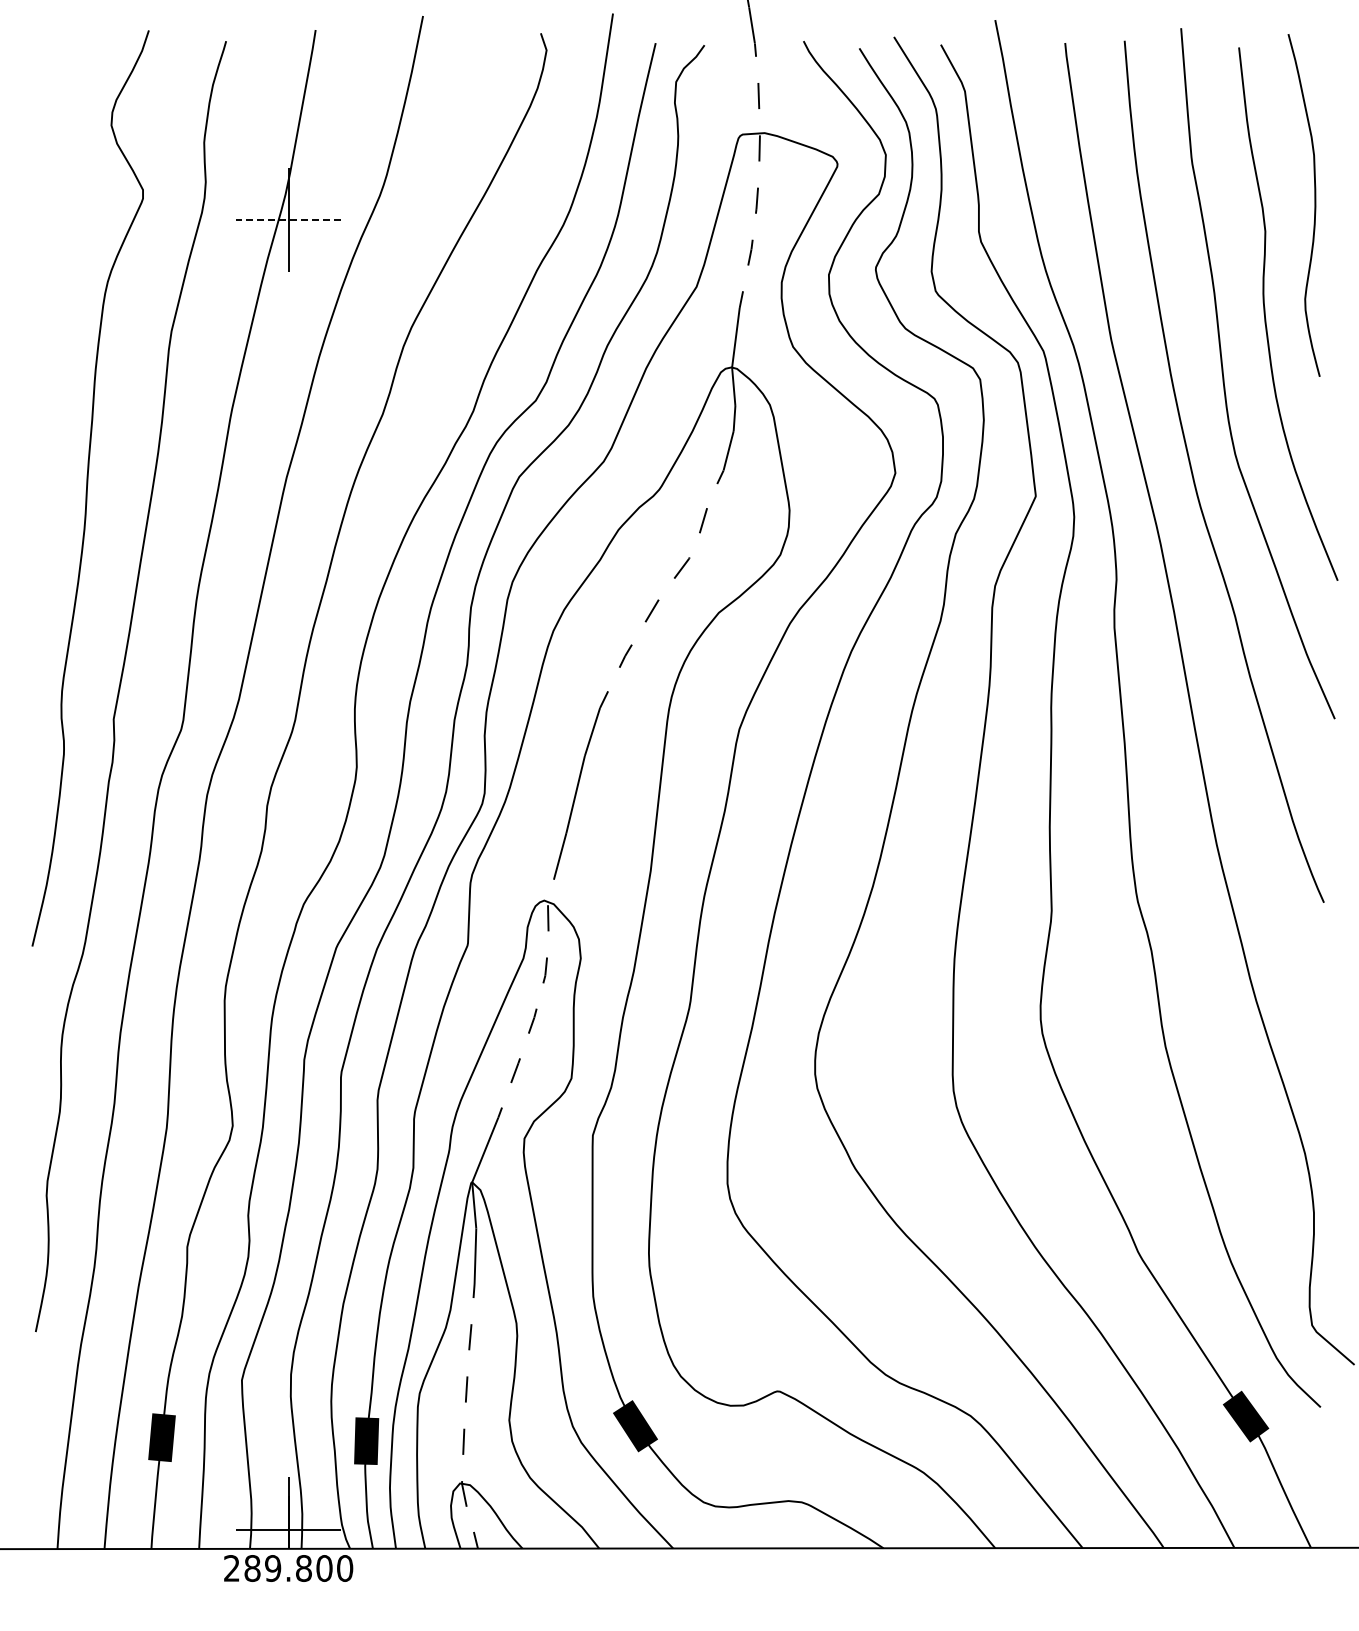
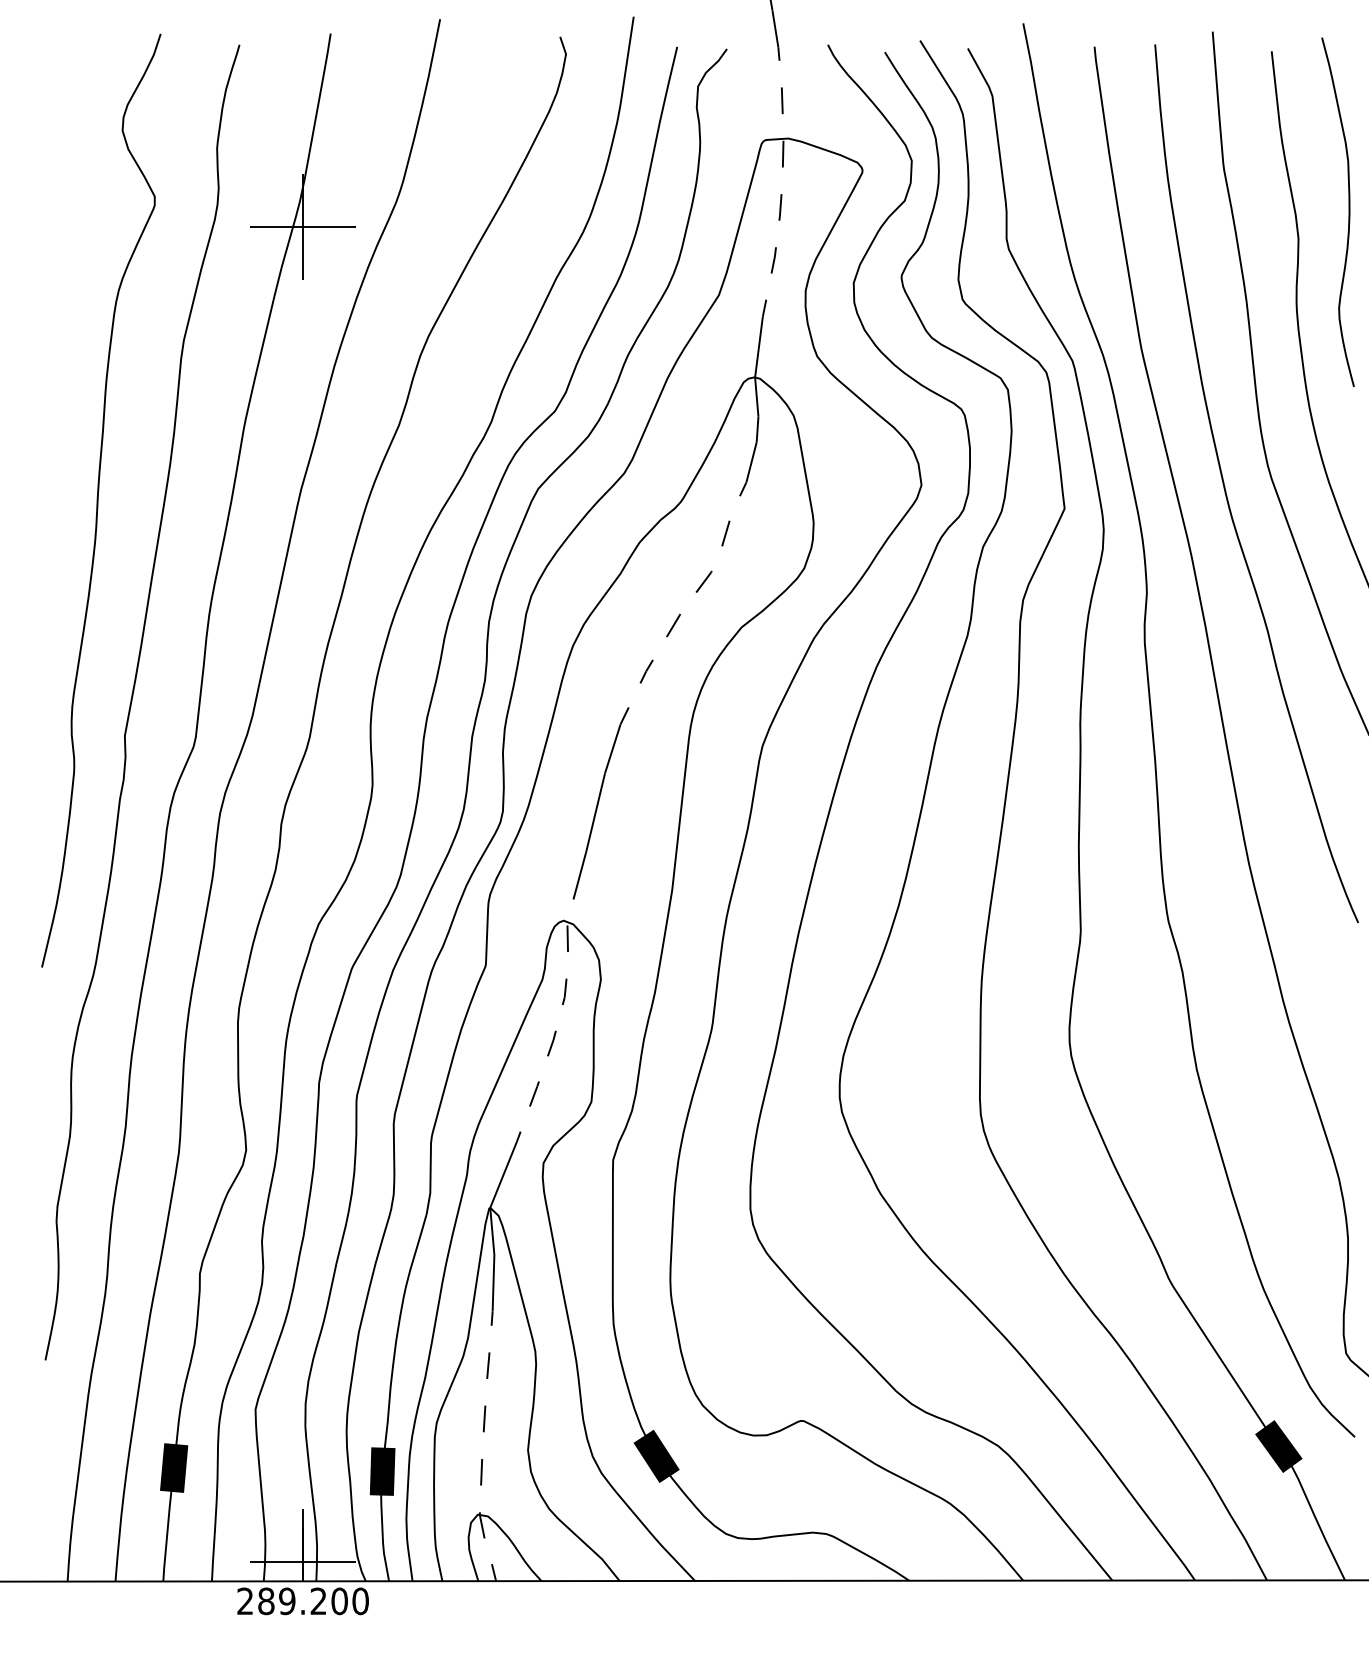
line: (288, 219) -> (303, 226), dashed -> solid
text: (303, 1568) -> (318, 1601), 289.800 -> 289.200

